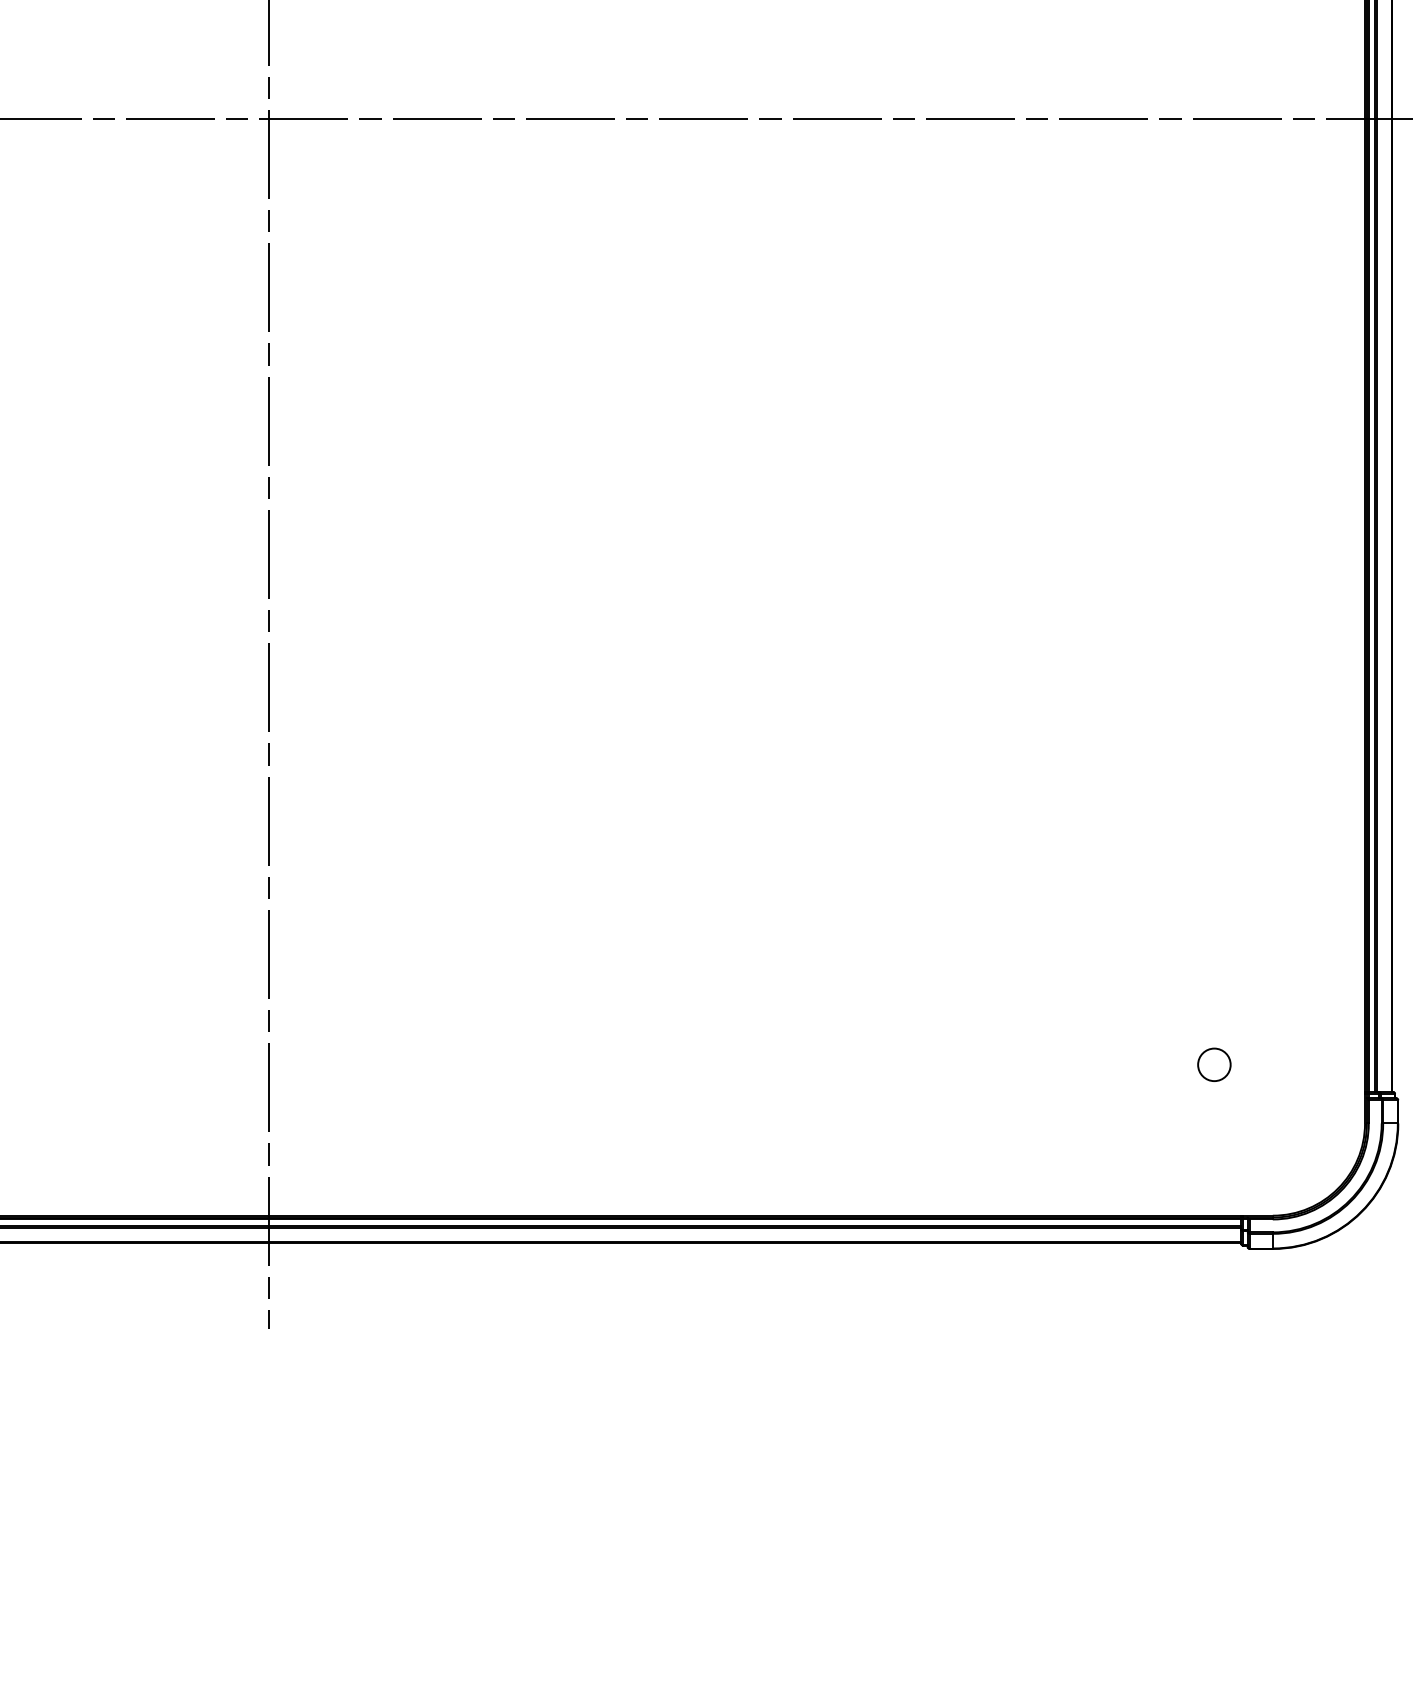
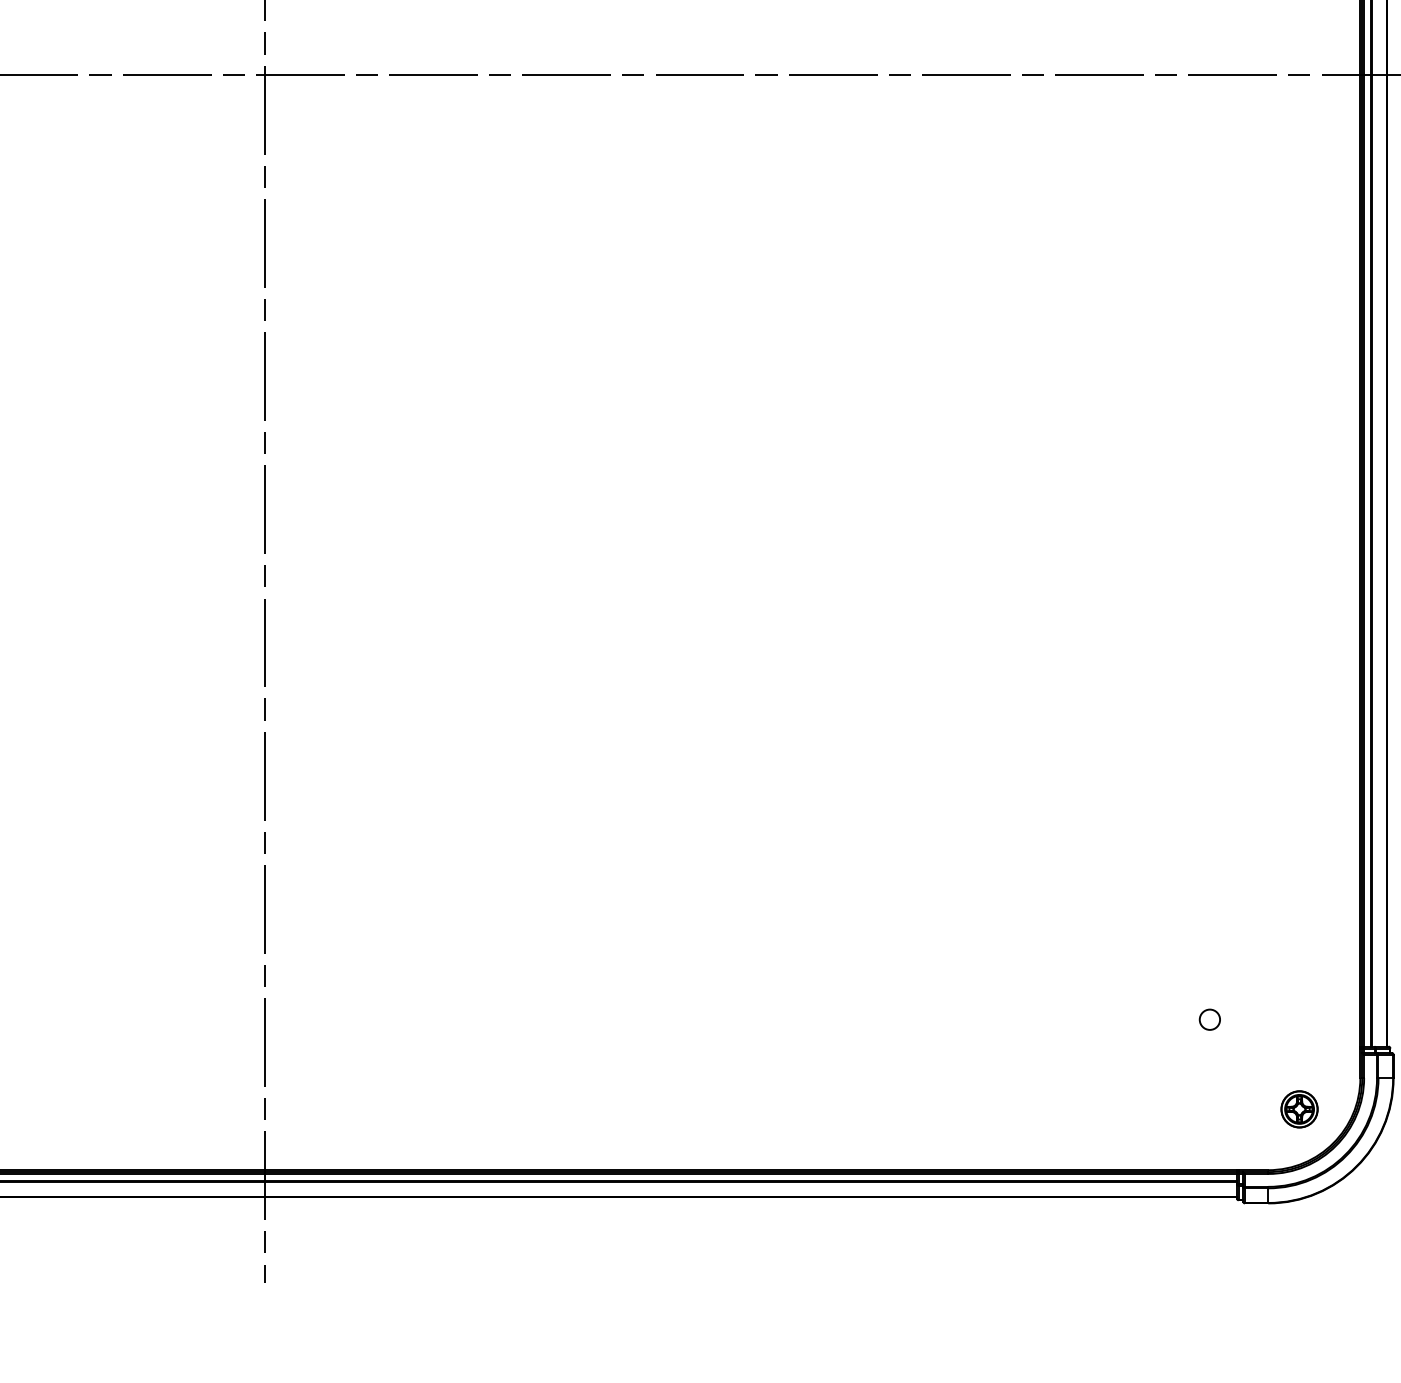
circle: (1214, 1065) -> (1209, 1020), size x0.62
part: (1304, 1154) -> (1299, 1109), added

